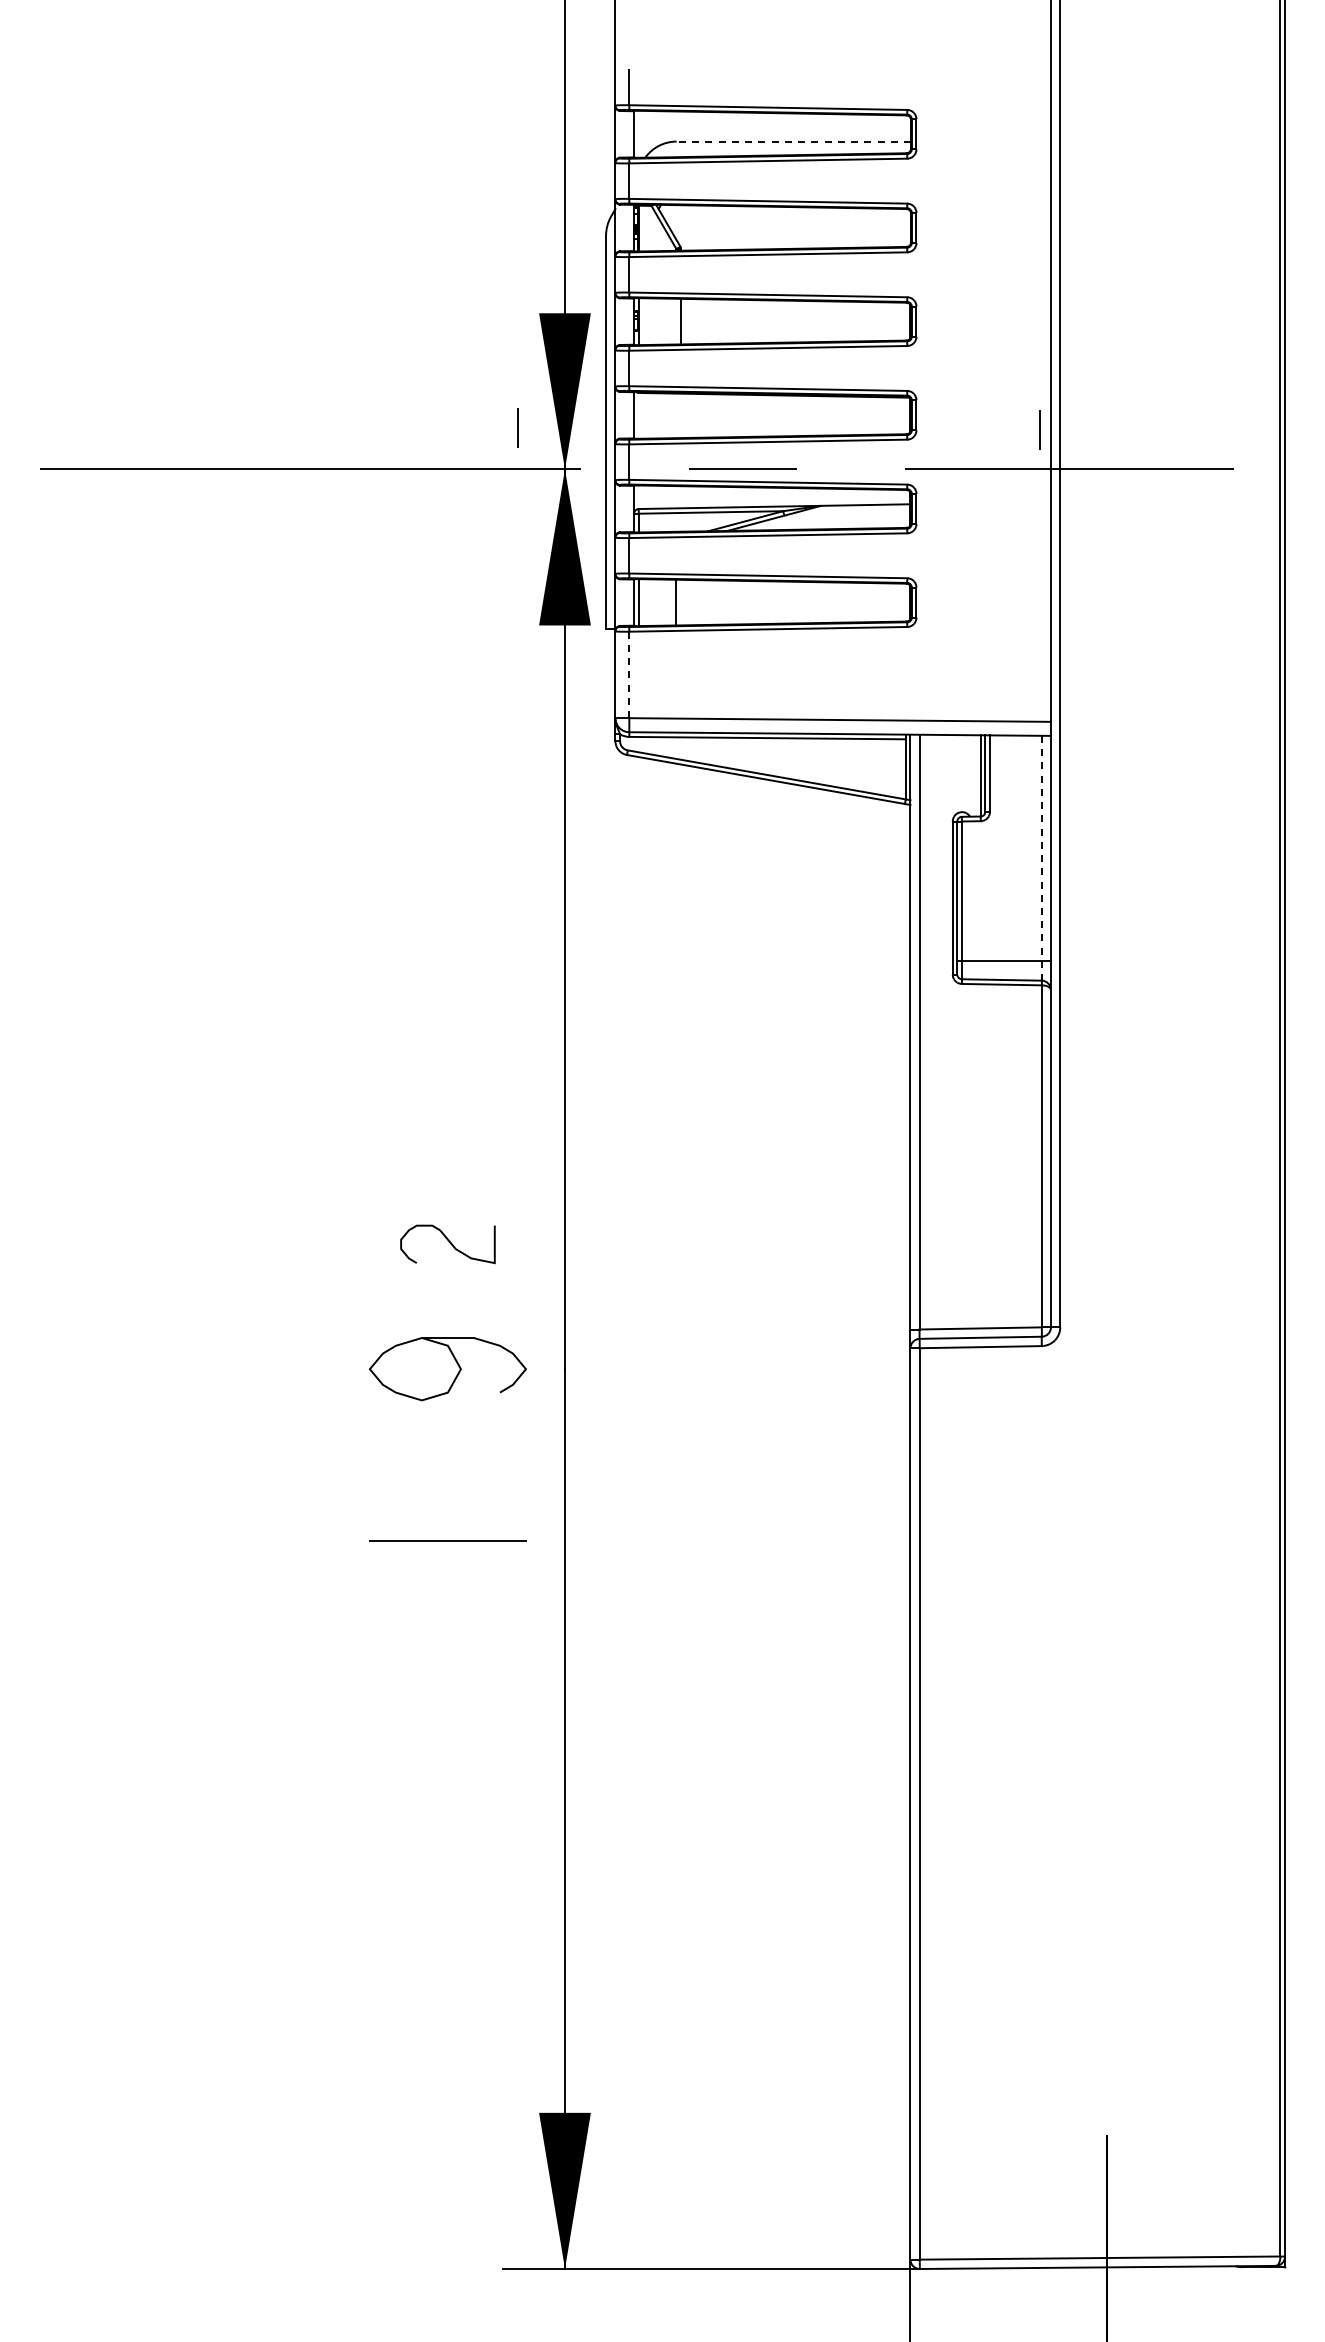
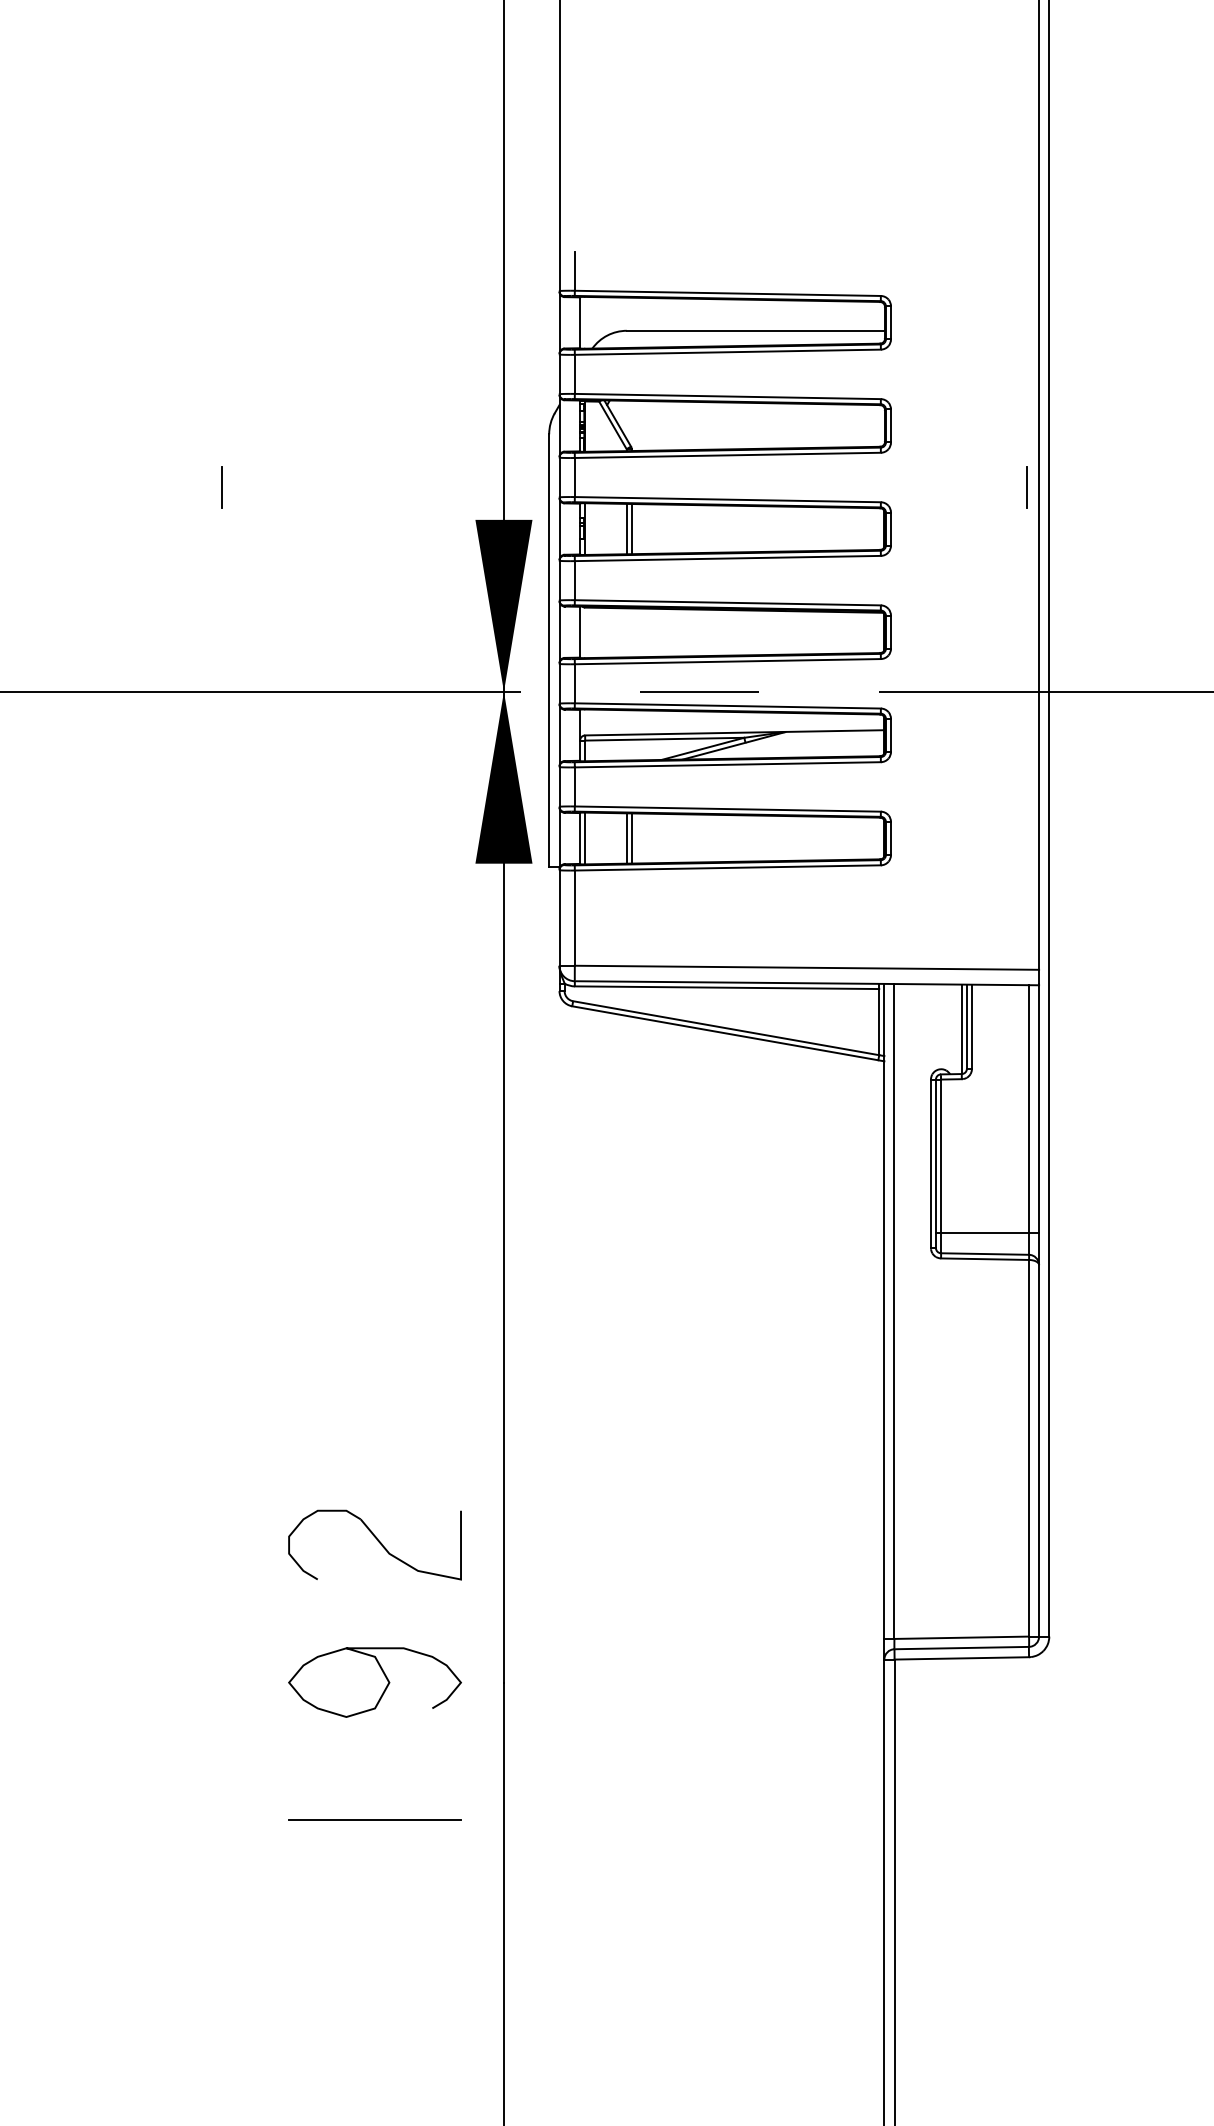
line: (793, 141) -> (755, 330), dashed -> solid
line: (676, 321) -> (626, 528), added
line: (517, 427) -> (221, 487), moved
line: (1039, 429) -> (1026, 487), moved
line: (681, 602) -> (632, 838), added
line: (629, 674) -> (574, 917), dashed -> solid
line: (1041, 858) -> (1028, 1120), dashed -> solid
part: (447, 1244) -> (374, 1545), size x1.67
line: (447, 1540) -> (374, 1819), moved

